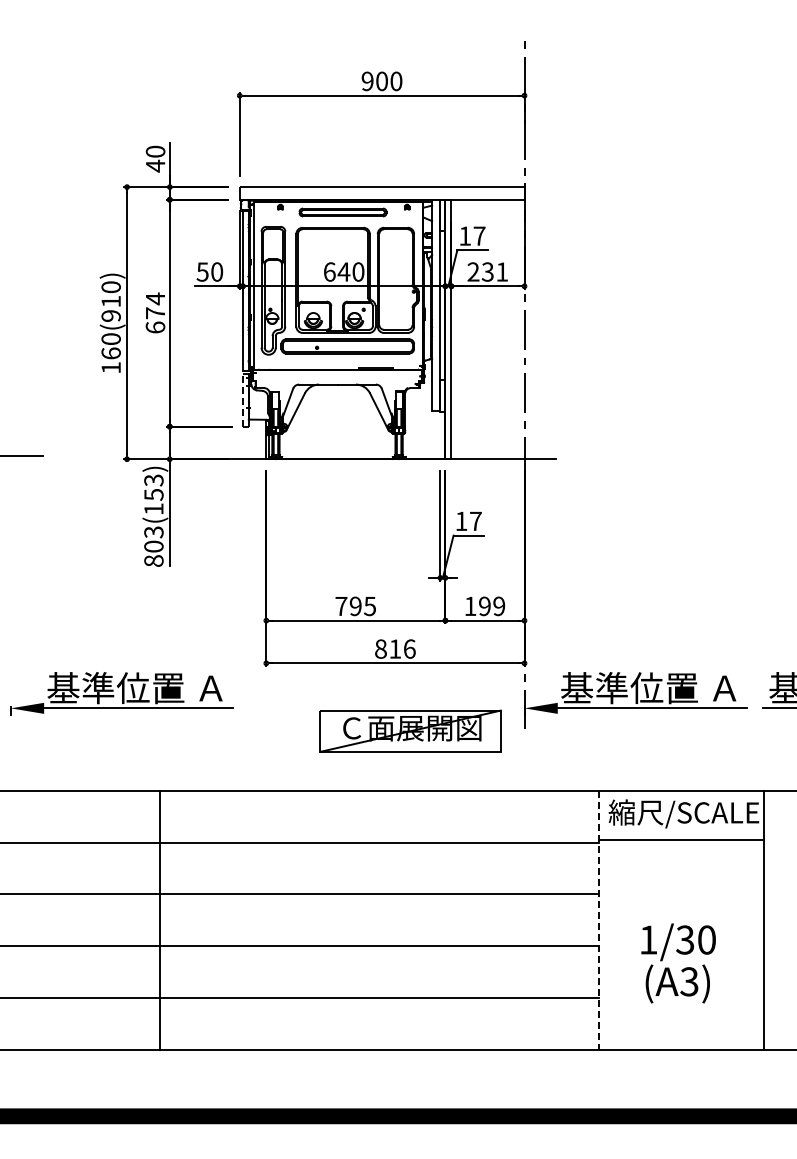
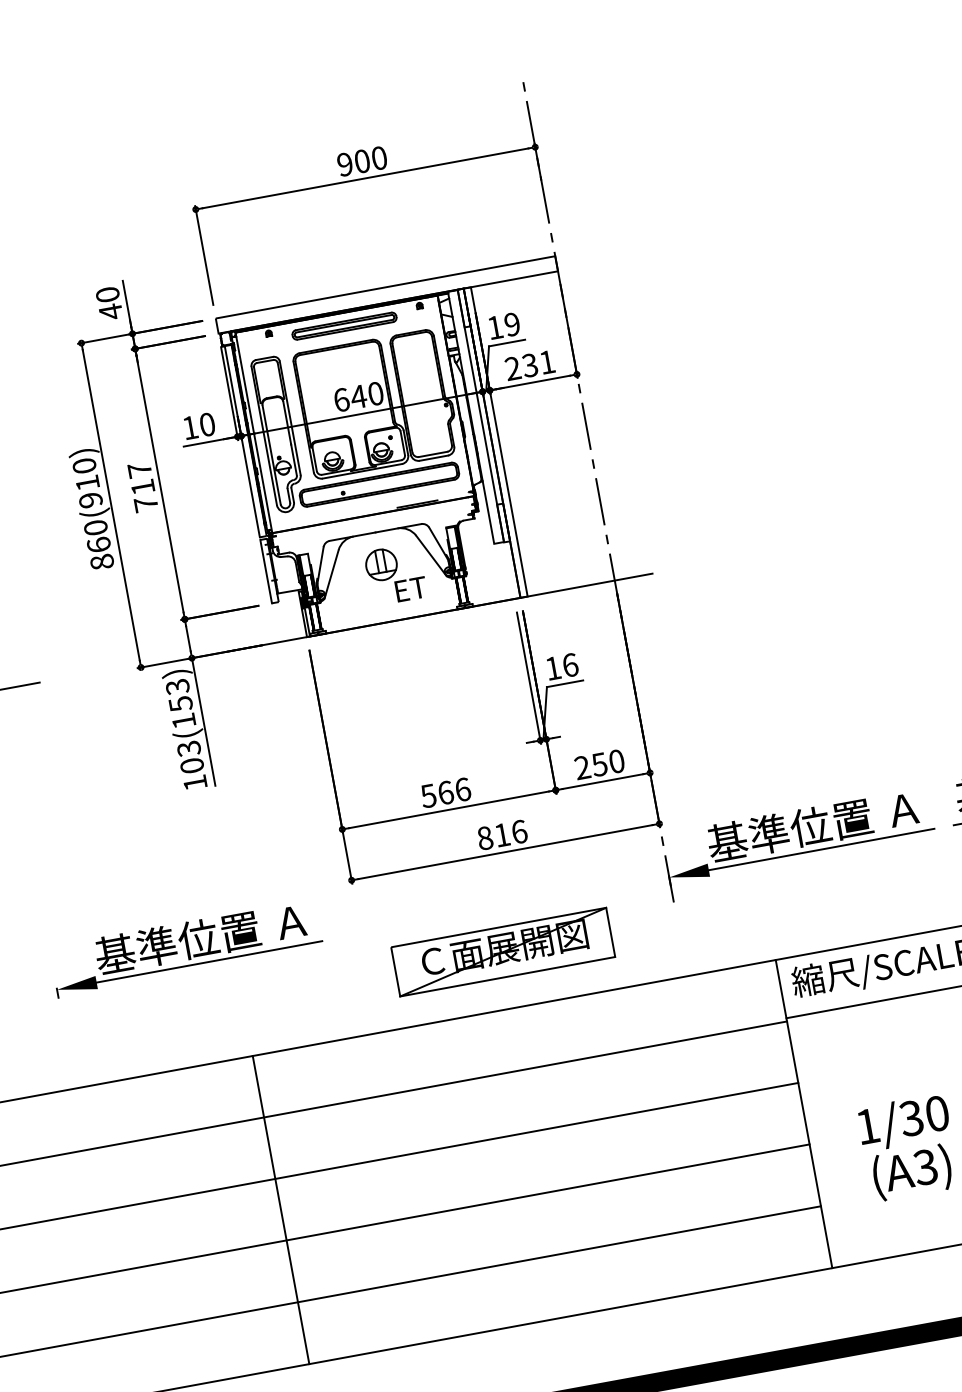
text: (479, 235) -> (512, 323), 17 -> 19
text: (202, 271) -> (189, 427), 50 -> 10
text: (155, 312) -> (142, 486), 674 -> 717
text: (110, 367) -> (101, 561), 160(910) -> 860(910)
line: (242, 400) -> (265, 572), dashed -> solid
part: (347, 421) -> (395, 574), added
text: (475, 521) -> (569, 665), 17 -> 16
text: (153, 560) -> (194, 782), 803(153) -> 103(153)
text: (355, 606) -> (445, 793), 795 -> 566
text: (484, 606) -> (599, 764), 199 -> 250
part: (410, 730) -> (502, 951), moved
line: (598, 920) -> (803, 1114), dashed -> solid

